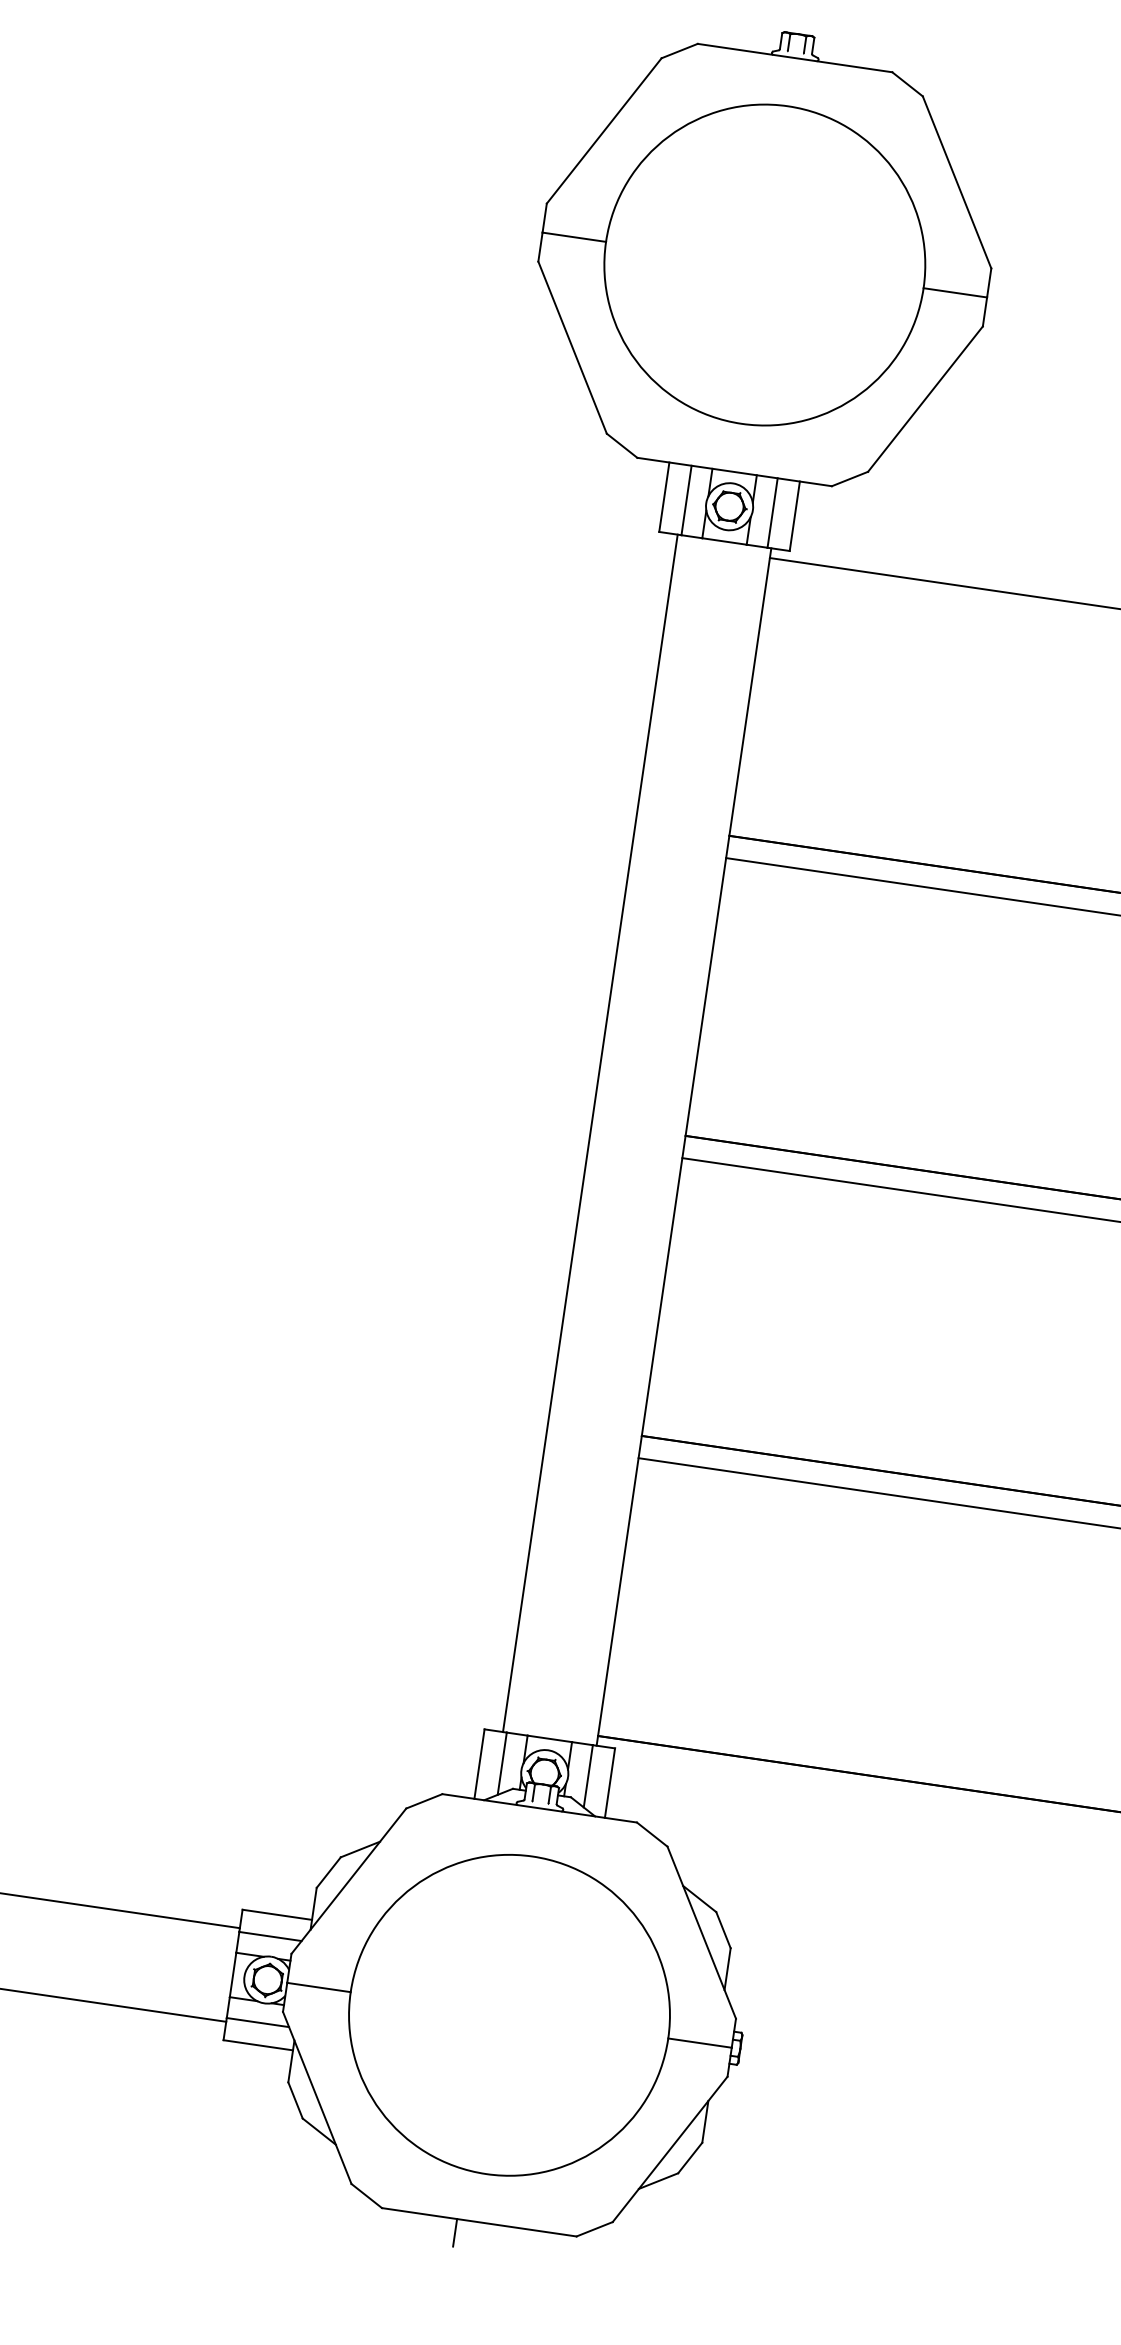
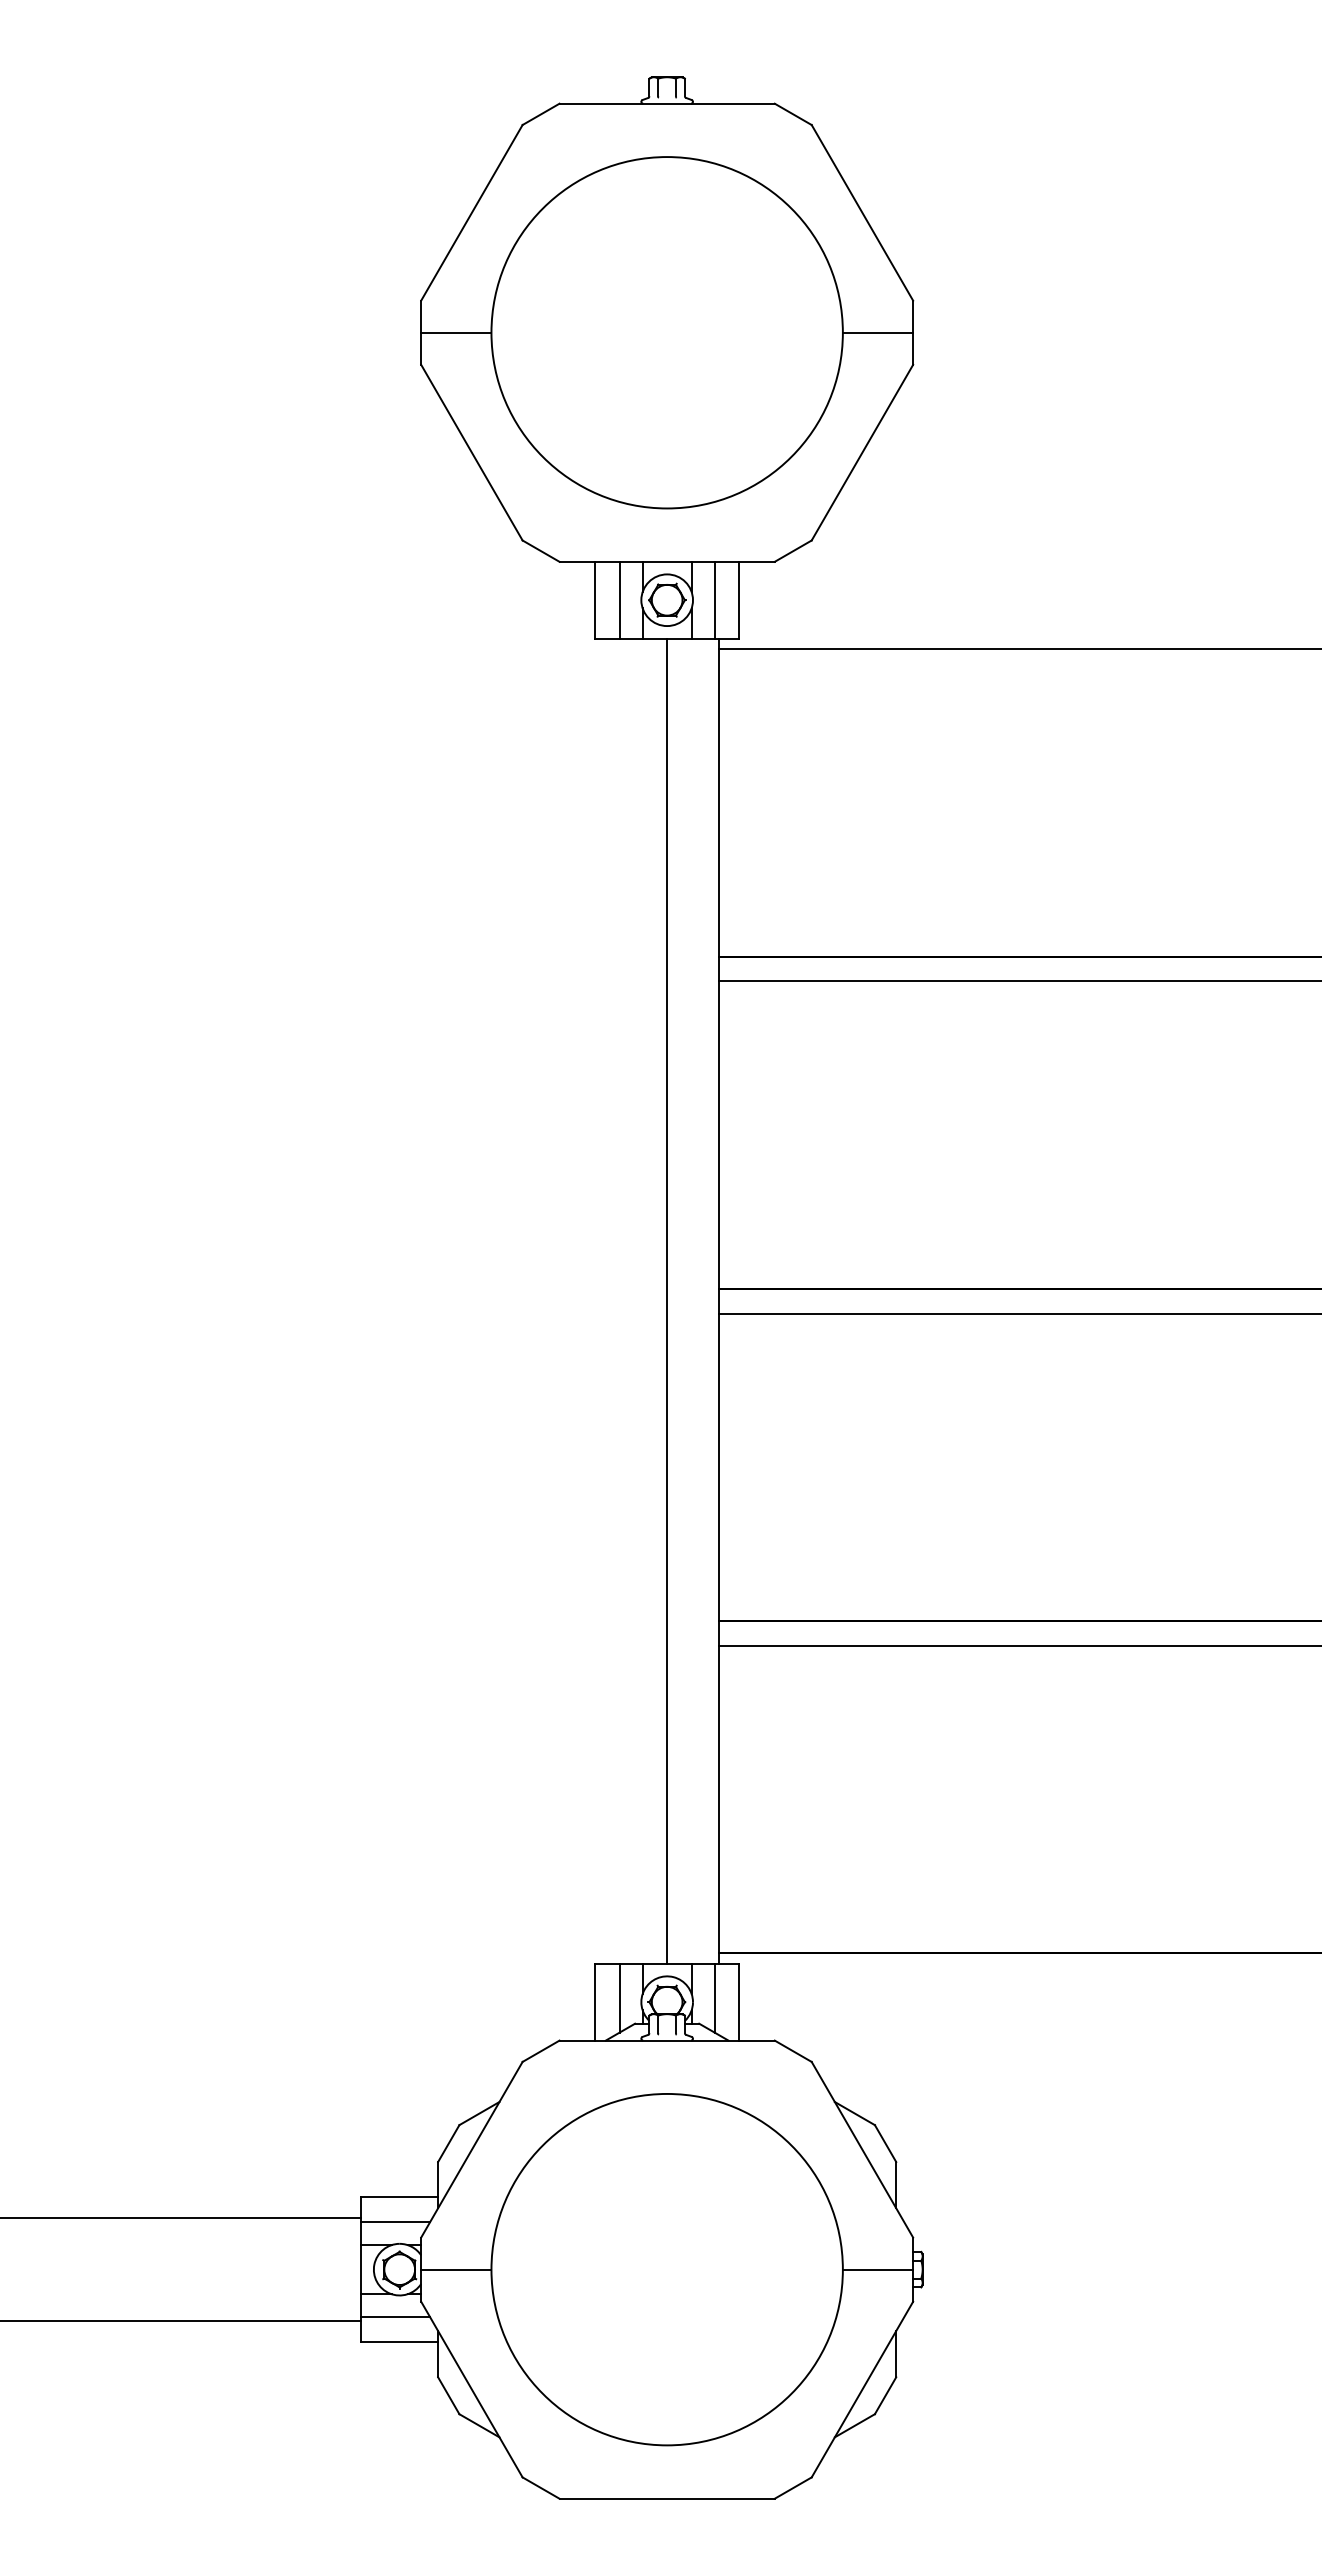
line: (590, 1132) -> (667, 1300), moved
line: (455, 2232) -> (642, 2513), removed

